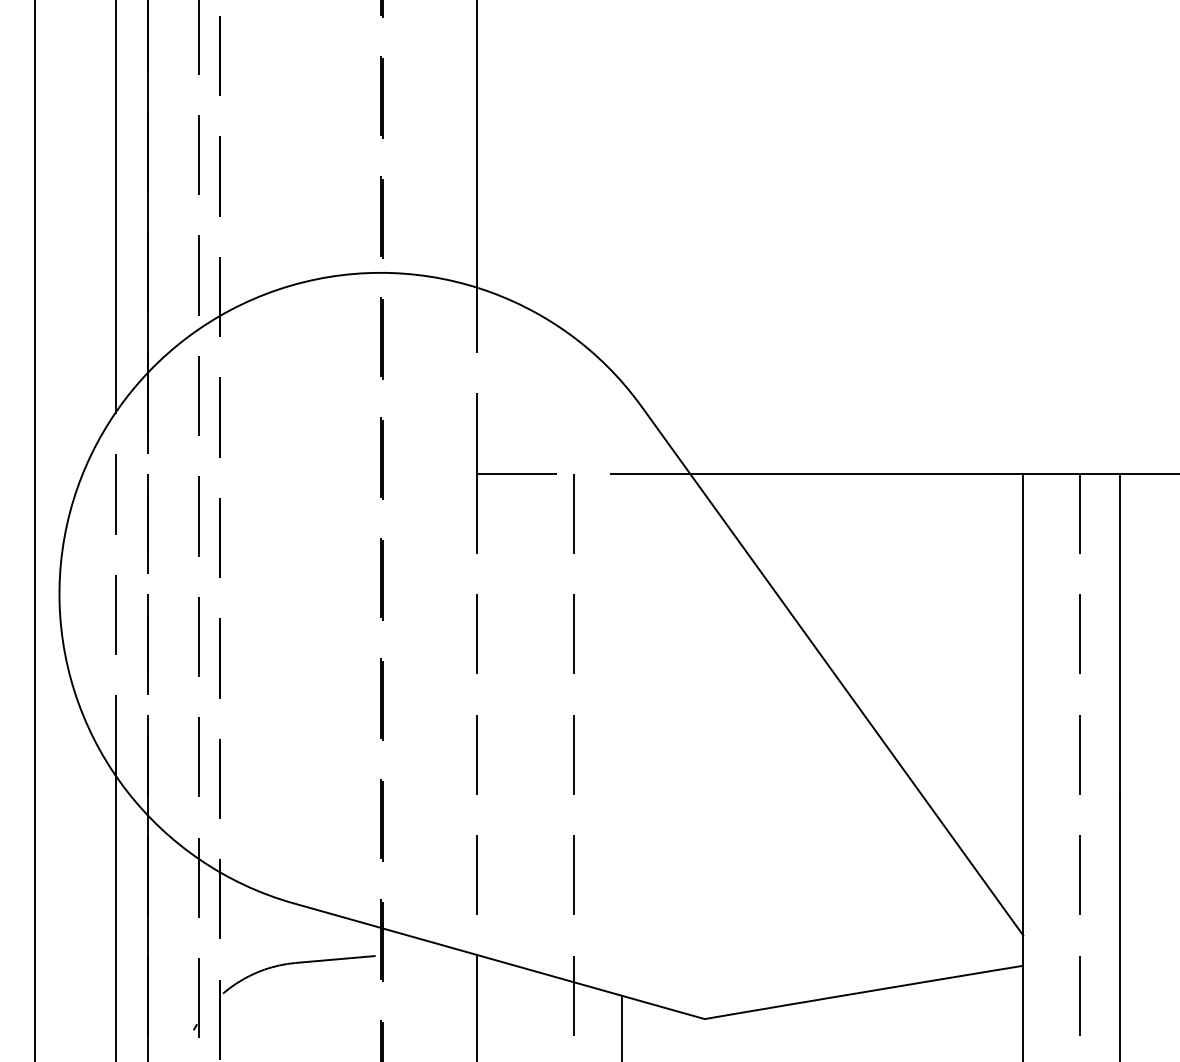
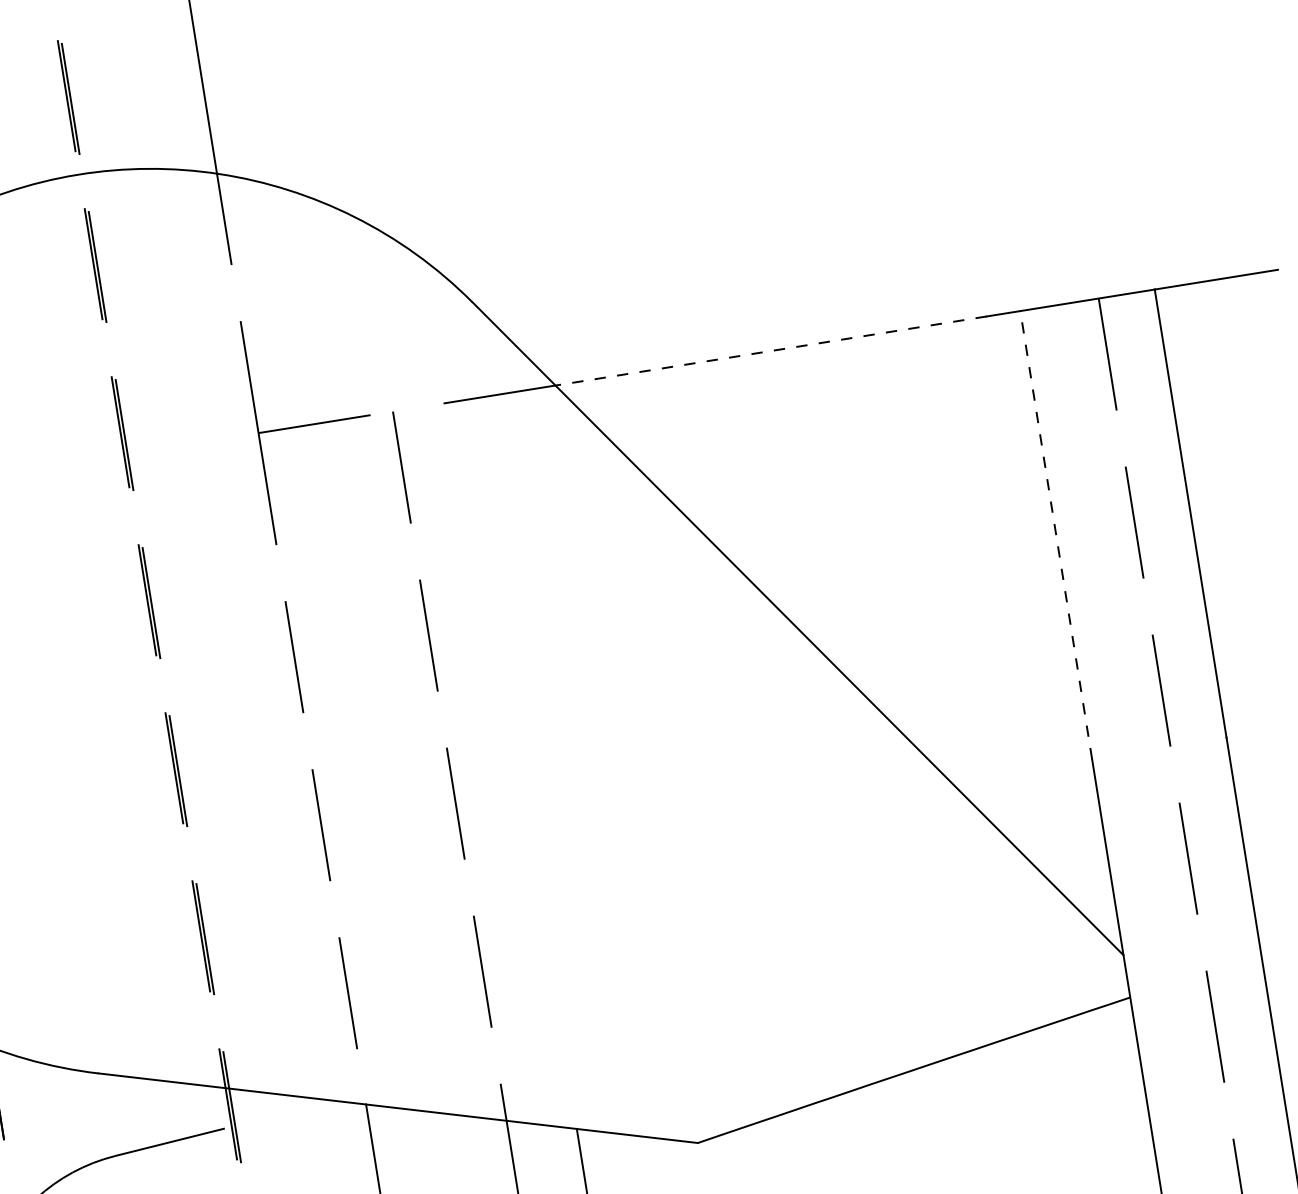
line: (844, 473) -> (770, 350), solid -> dashed
line: (1023, 634) -> (1056, 535), solid -> dashed

